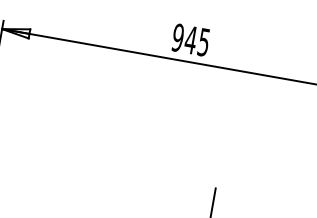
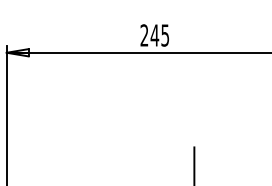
text: (178, 37) -> (144, 35), 945 -> 245

